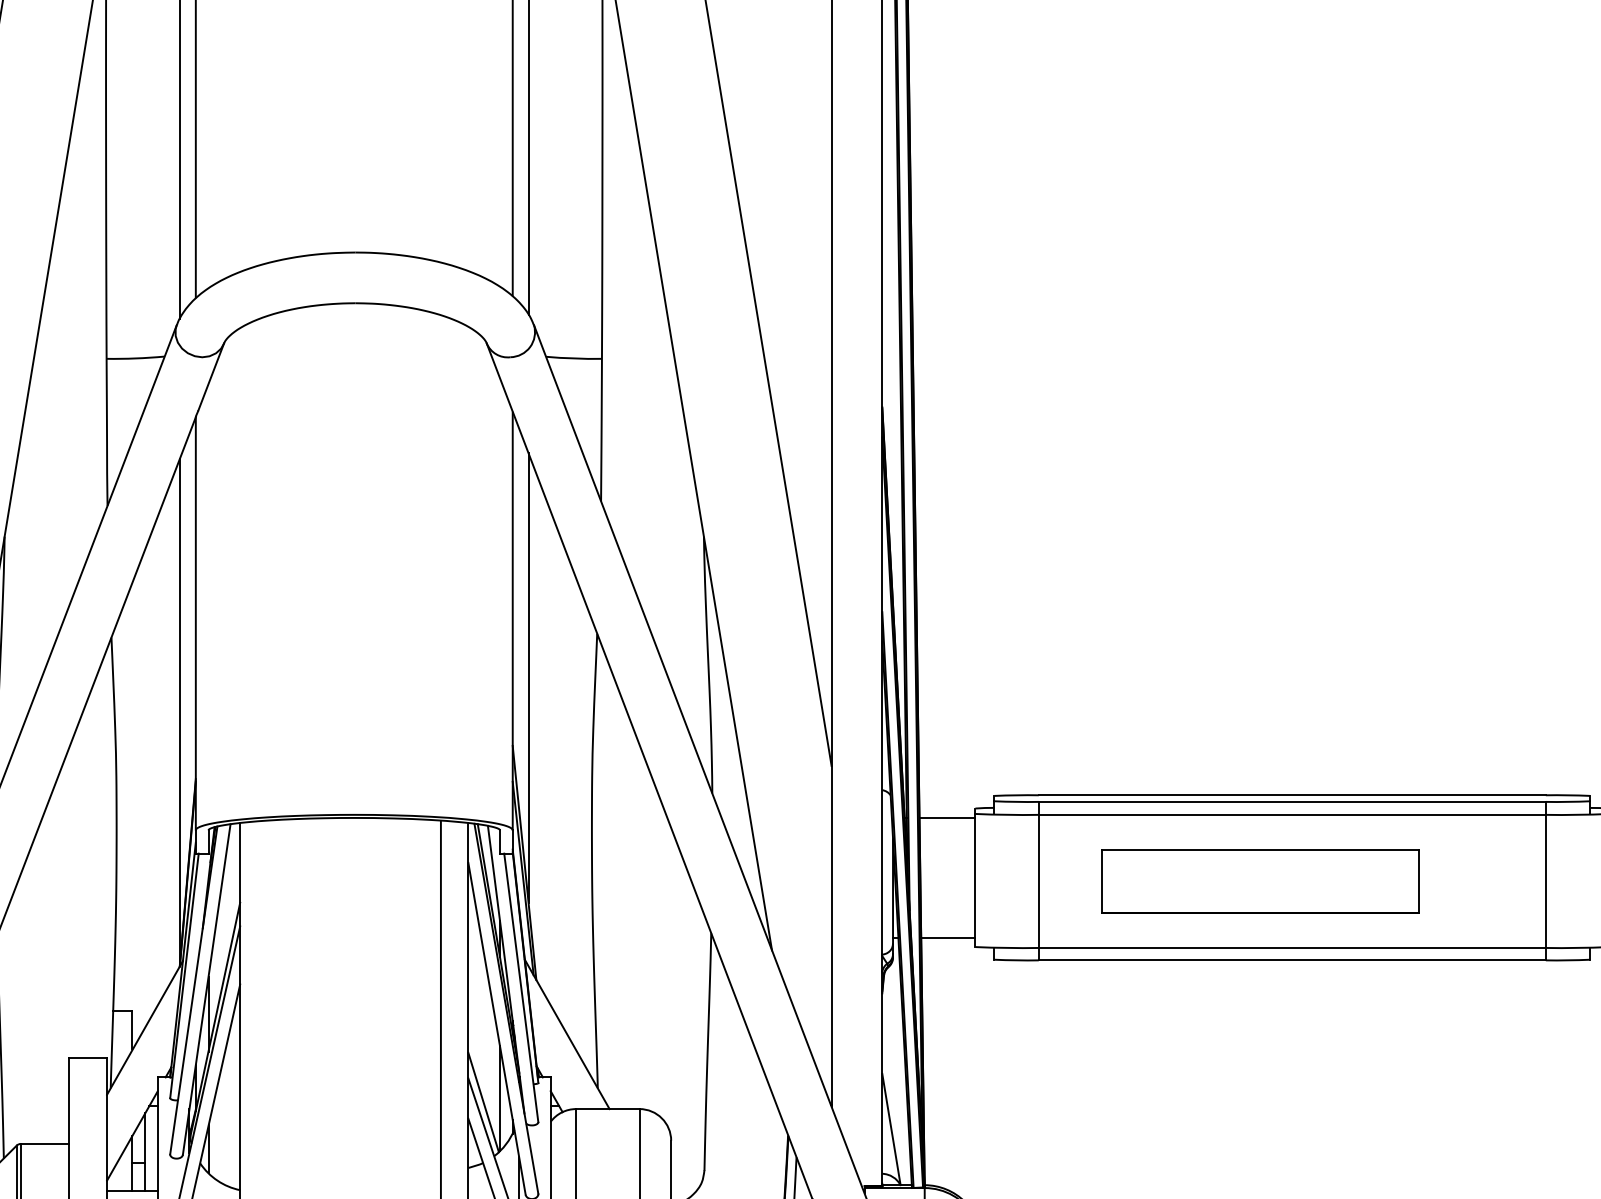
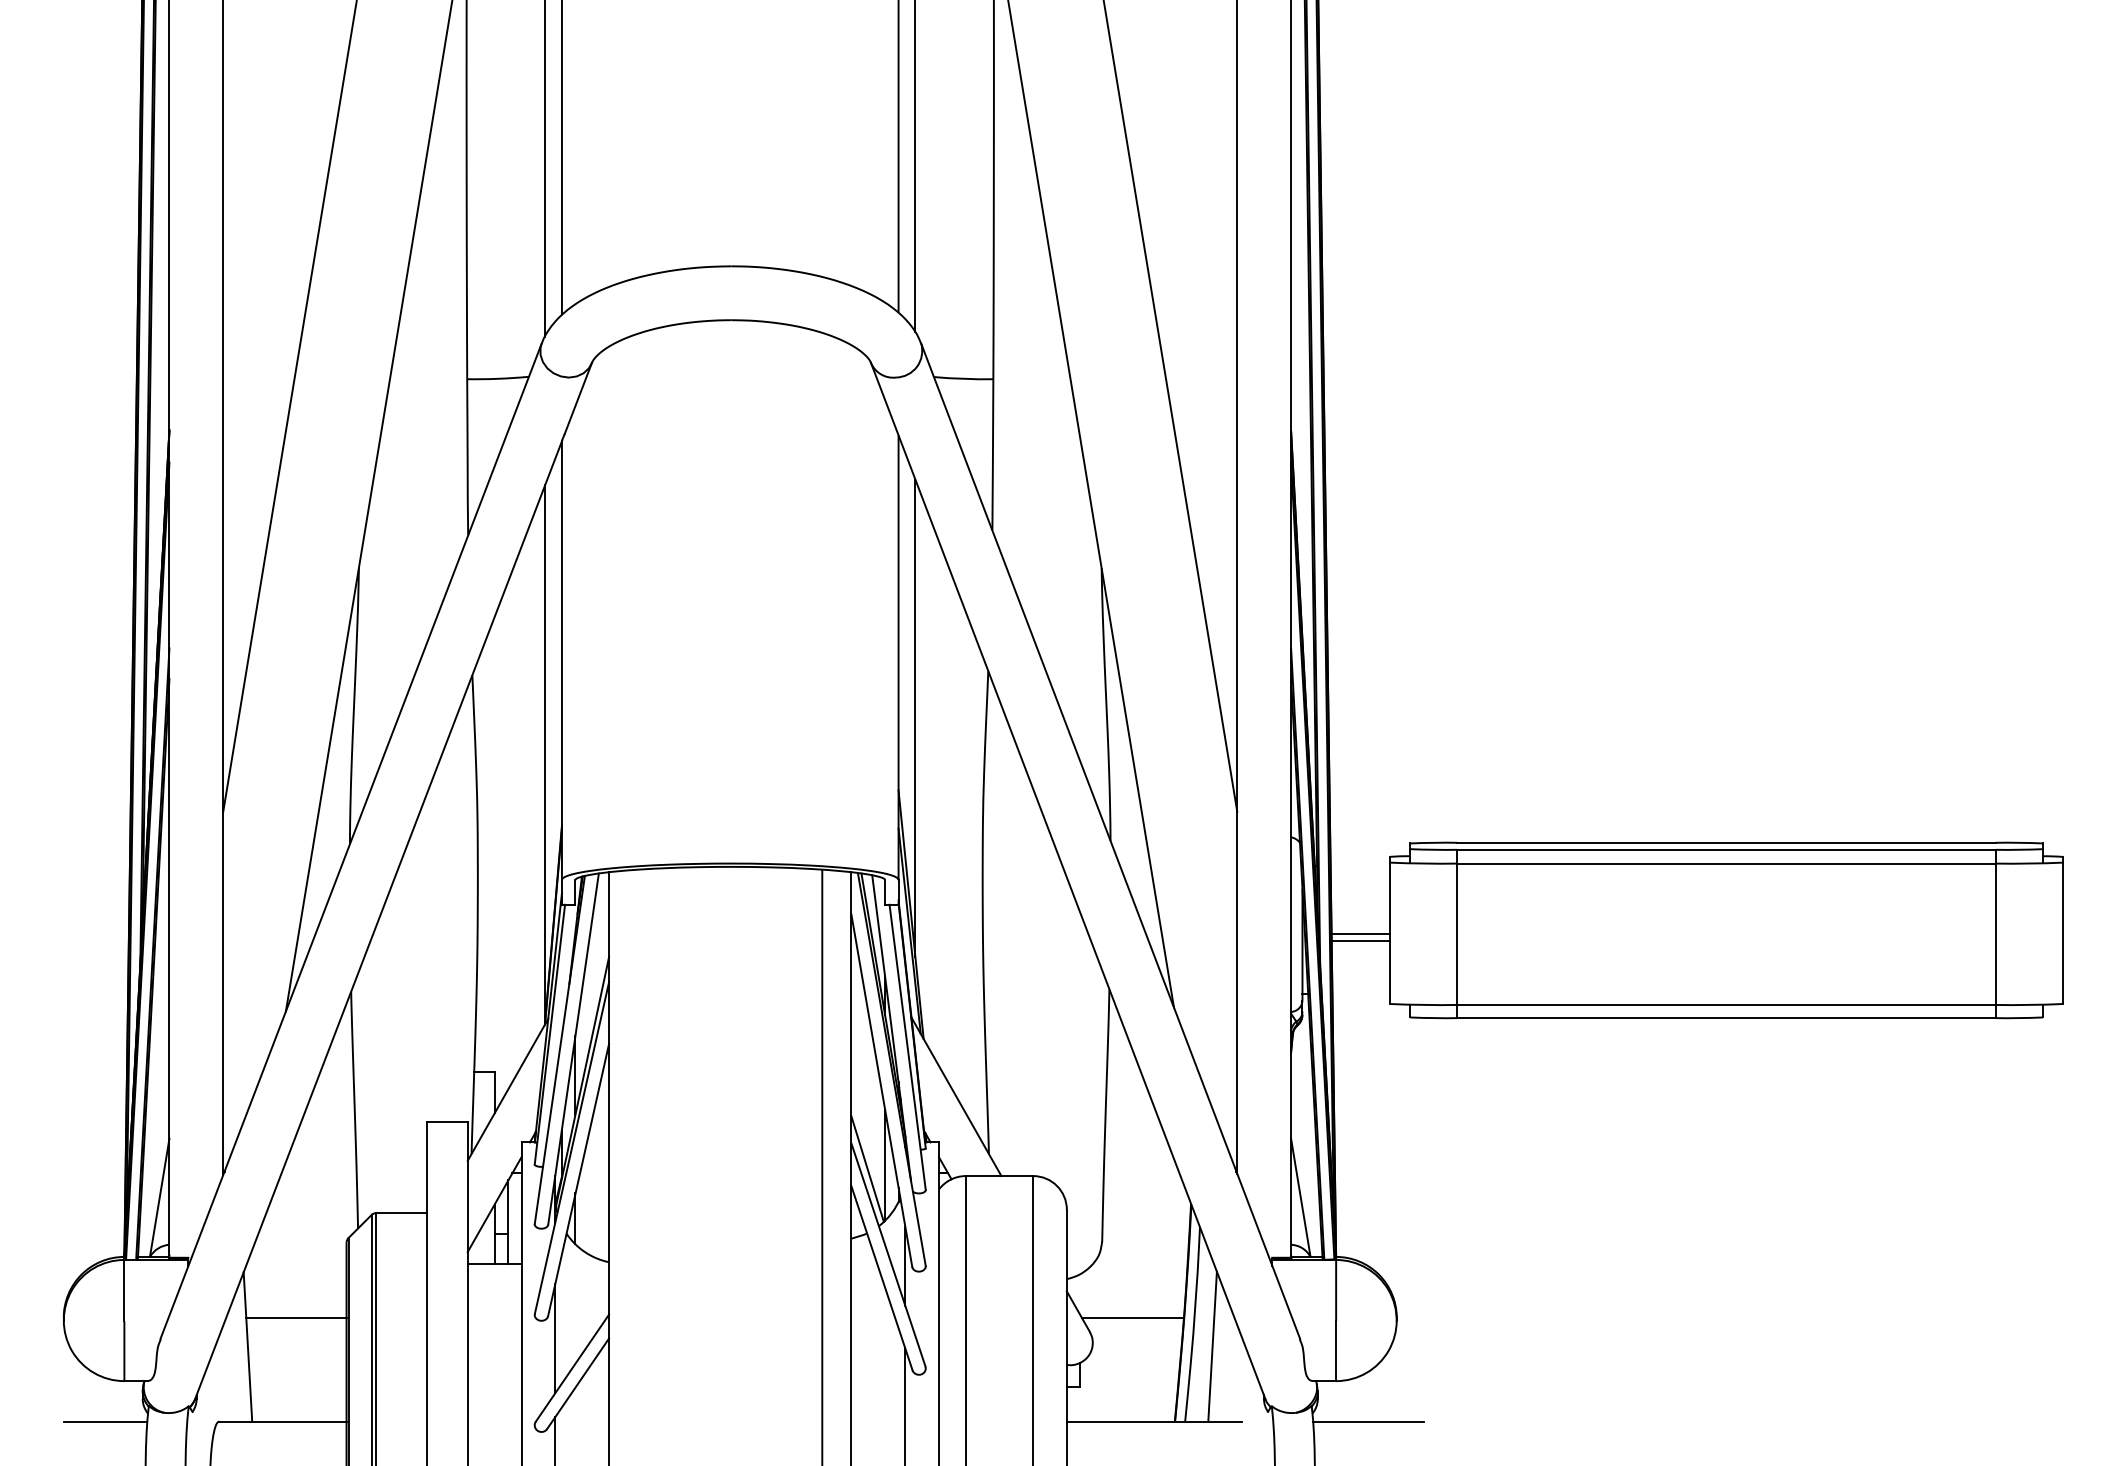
line: (946, 817) -> (1359, 934), moved
part: (1260, 881) -> (1692, 934), removed
line: (947, 938) -> (1360, 941), moved

